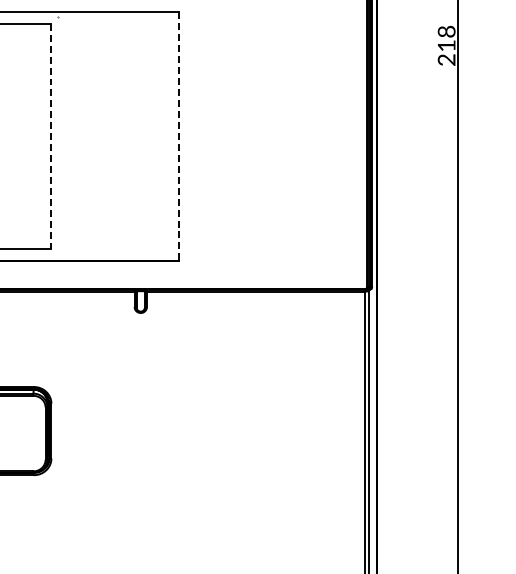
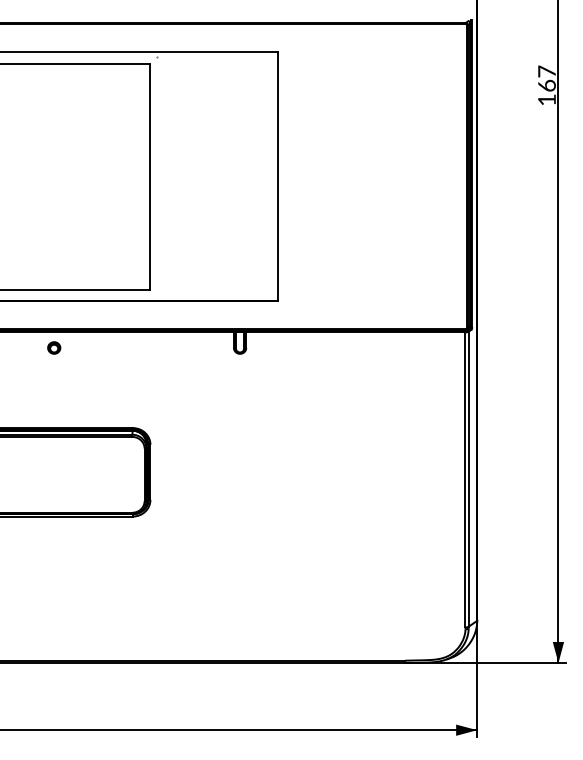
text: (446, 45) -> (546, 85), 218 -> 167
line: (179, 136) -> (278, 176), dashed -> solid
line: (50, 137) -> (149, 177), dashed -> solid

